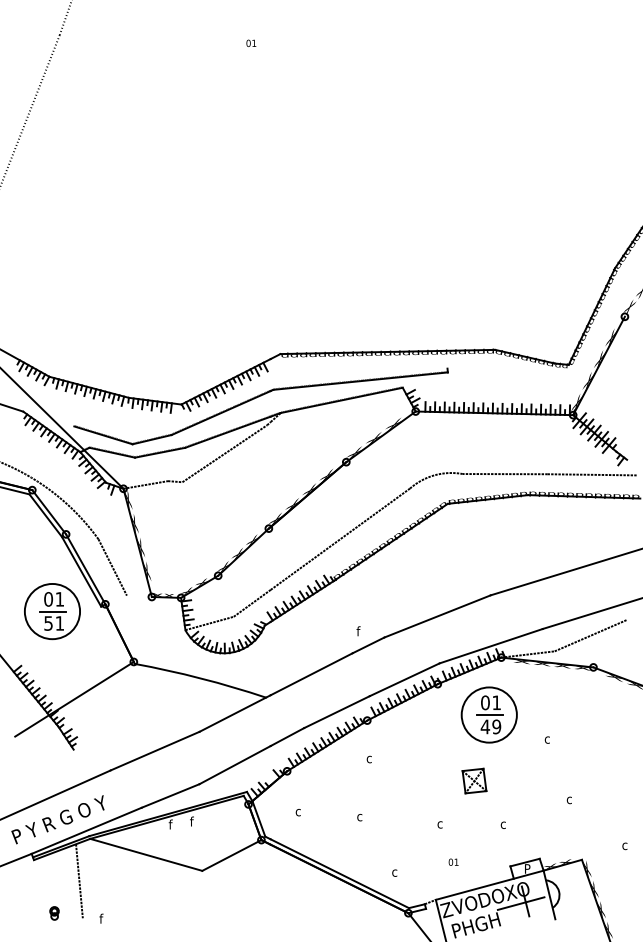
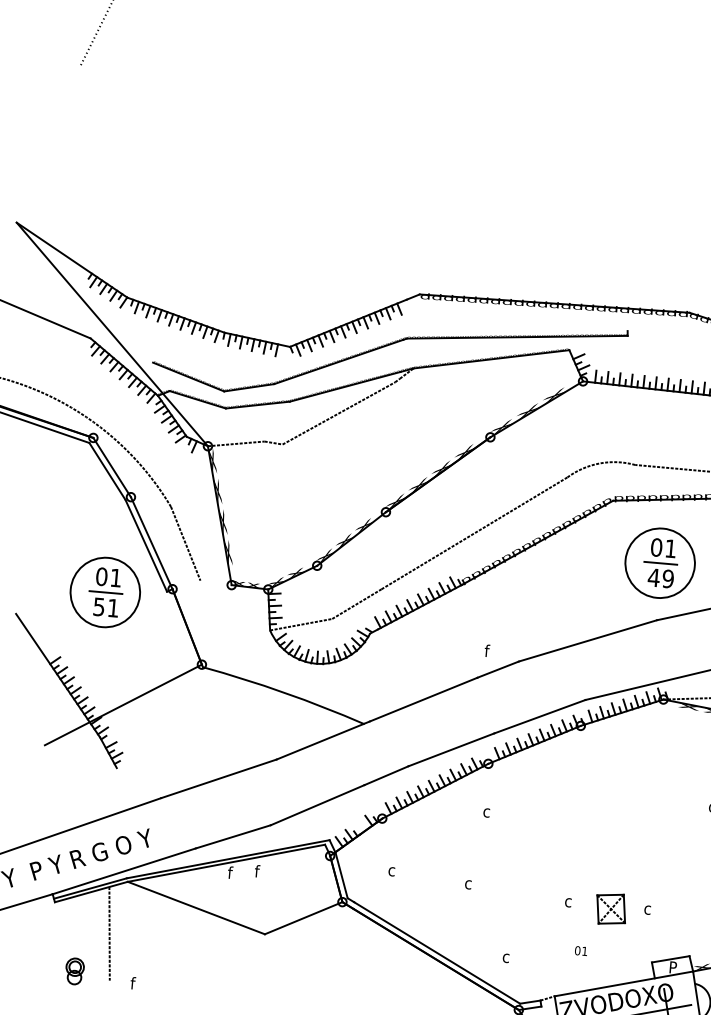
part: (488, 714) -> (659, 562), moved
part: (474, 780) -> (611, 908), moved
part: (54, 913) -> (74, 971), size x1.6

